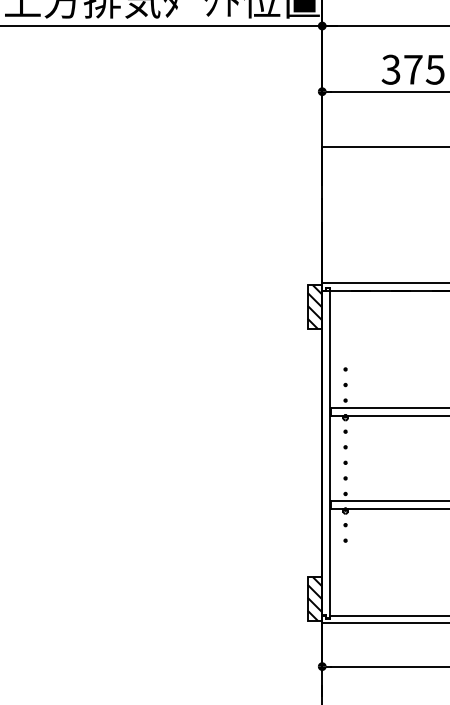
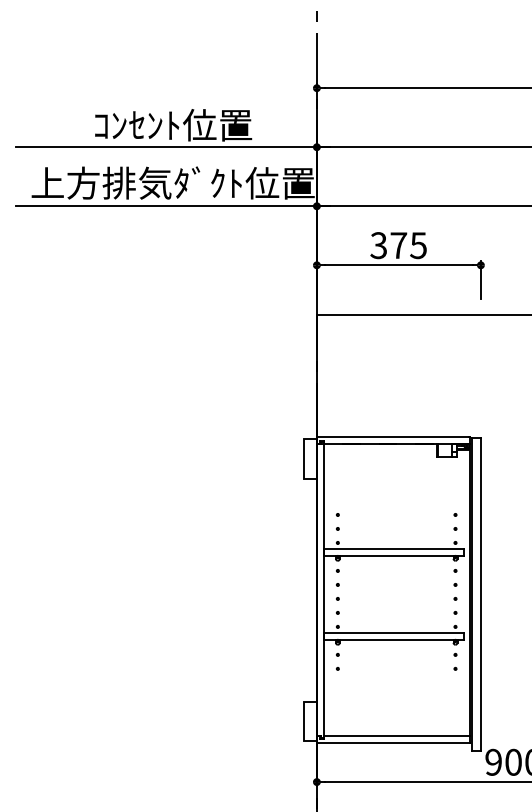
hatch: (314, 306) -> (309, 458), removed
hatch: (314, 599) -> (309, 721), removed

